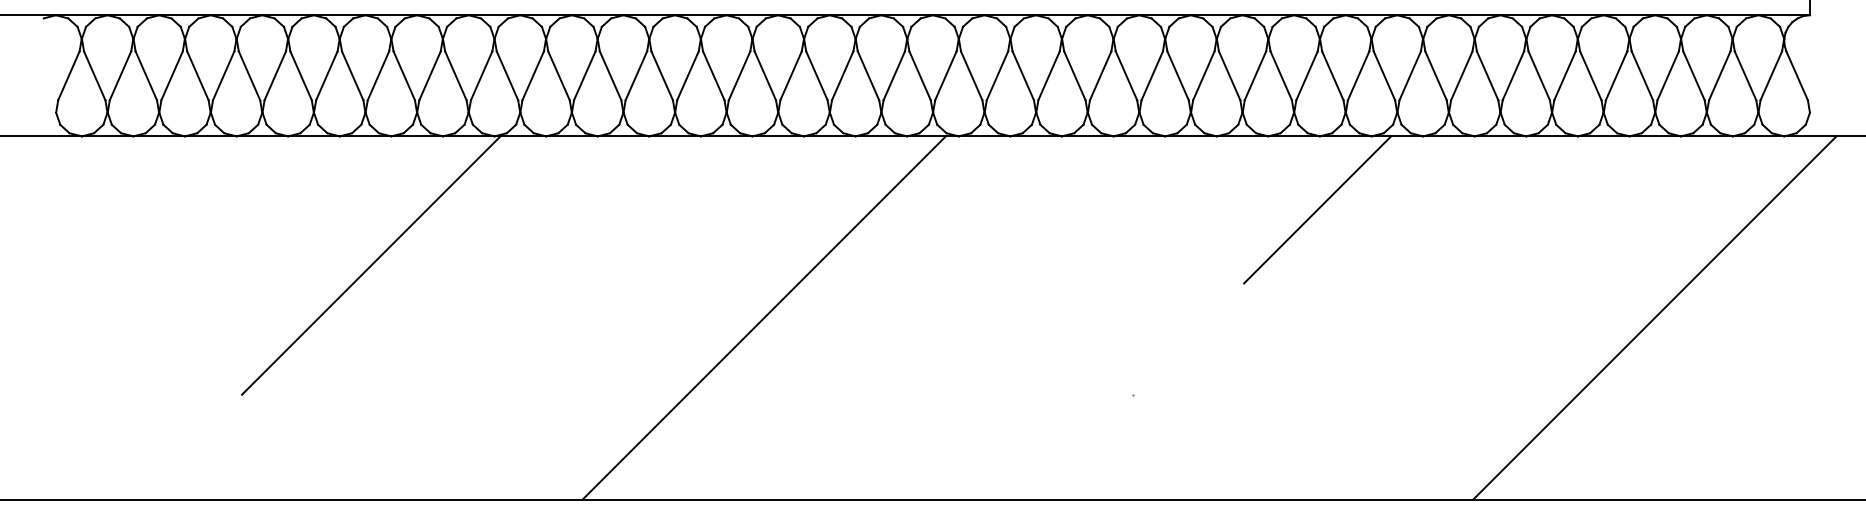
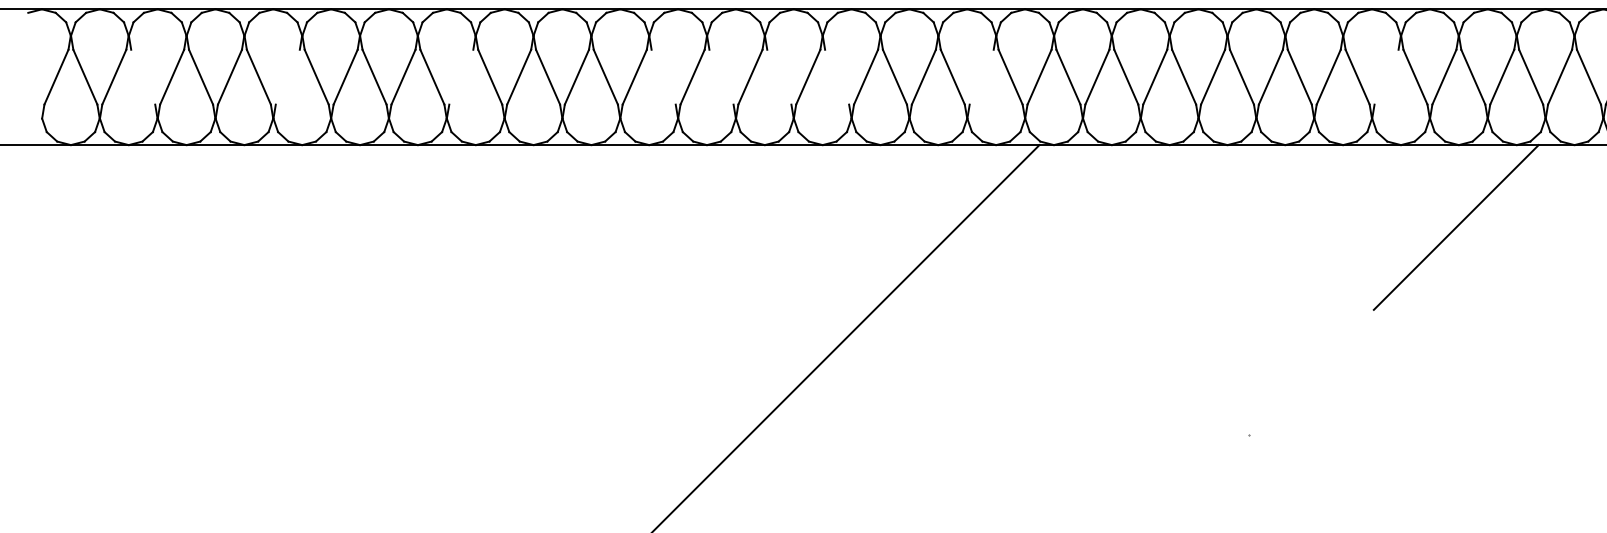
line: (146, 75) -> (143, 76), removed
line: (275, 75) -> (288, 76), removed
line: (429, 75) -> (460, 76), removed
line: (610, 75) -> (663, 76), removed
line: (661, 75) -> (720, 76), removed
line: (713, 75) -> (779, 76), removed
line: (765, 75) -> (837, 76), removed
line: (894, 75) -> (981, 76), removed
line: (1255, 75) -> (1386, 76), removed
line: (371, 265) -> (395, 289), removed

